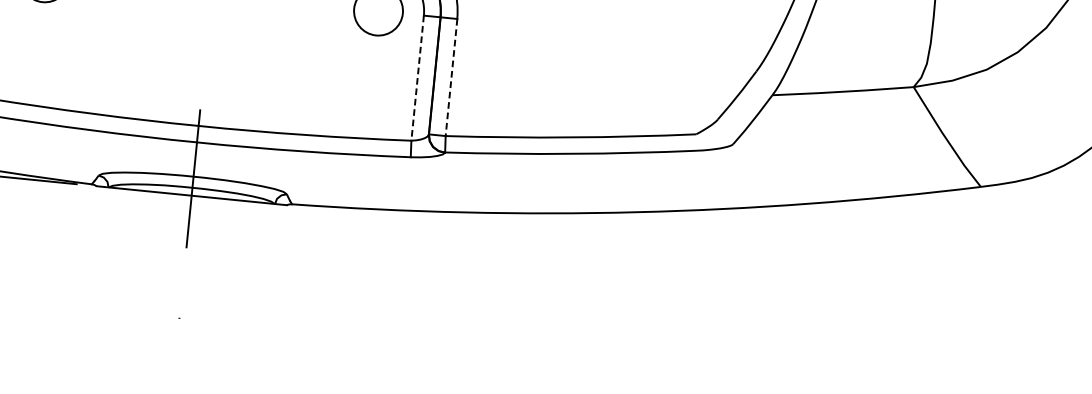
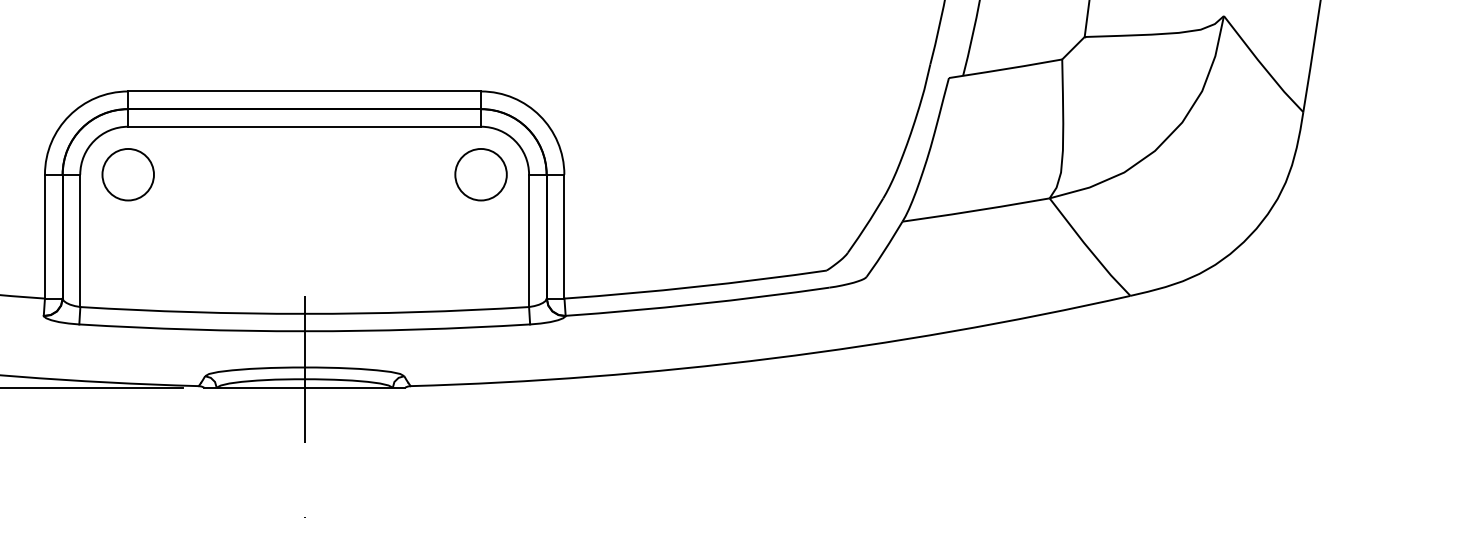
line: (451, 77) -> (564, 236), dashed -> solid
line: (417, 78) -> (529, 241), dashed -> solid

